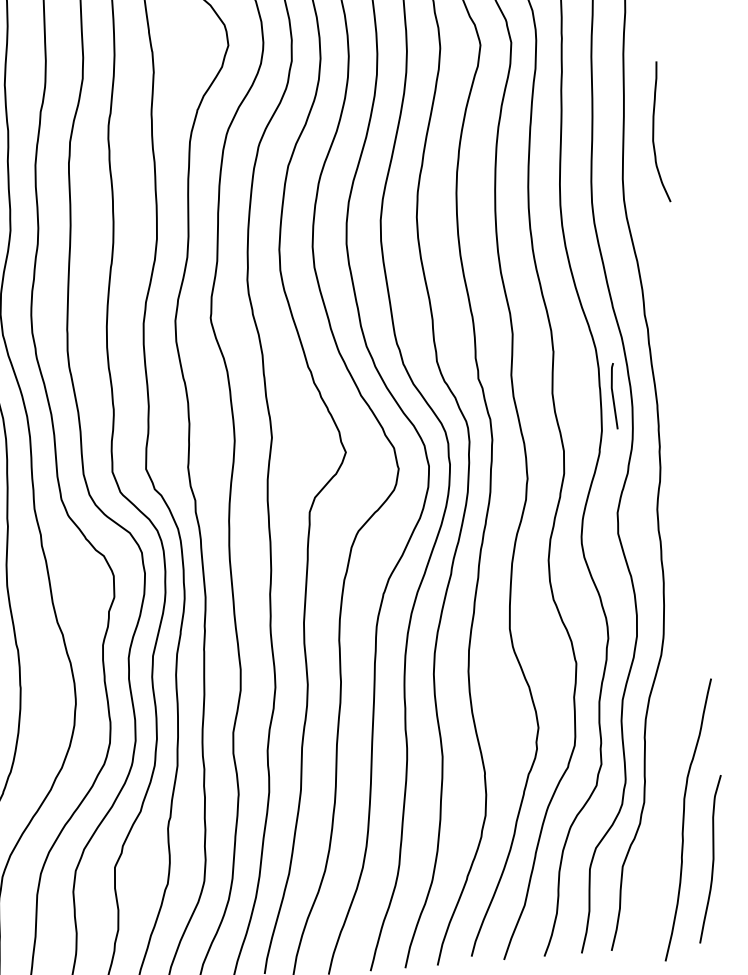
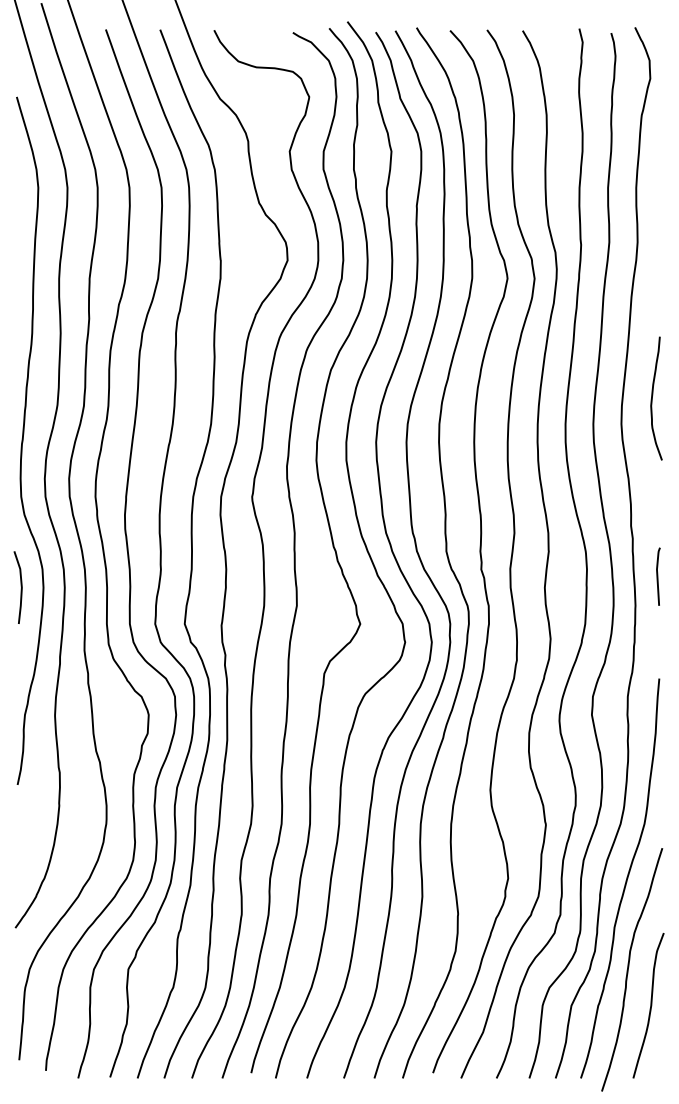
curve: (653, 132) -> (652, 398), moved
line: (614, 396) -> (658, 576), moved
curve: (672, 718) -> (625, 880), added

